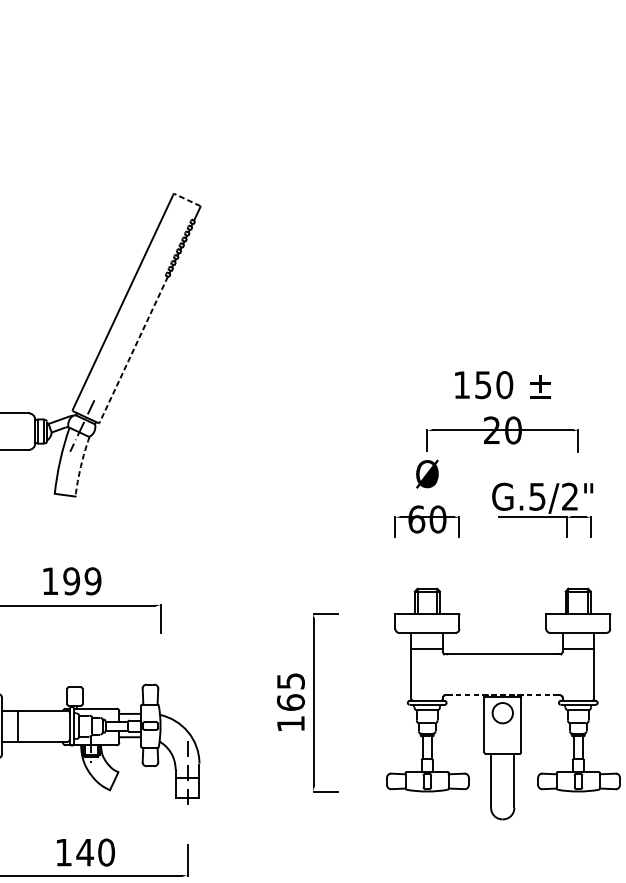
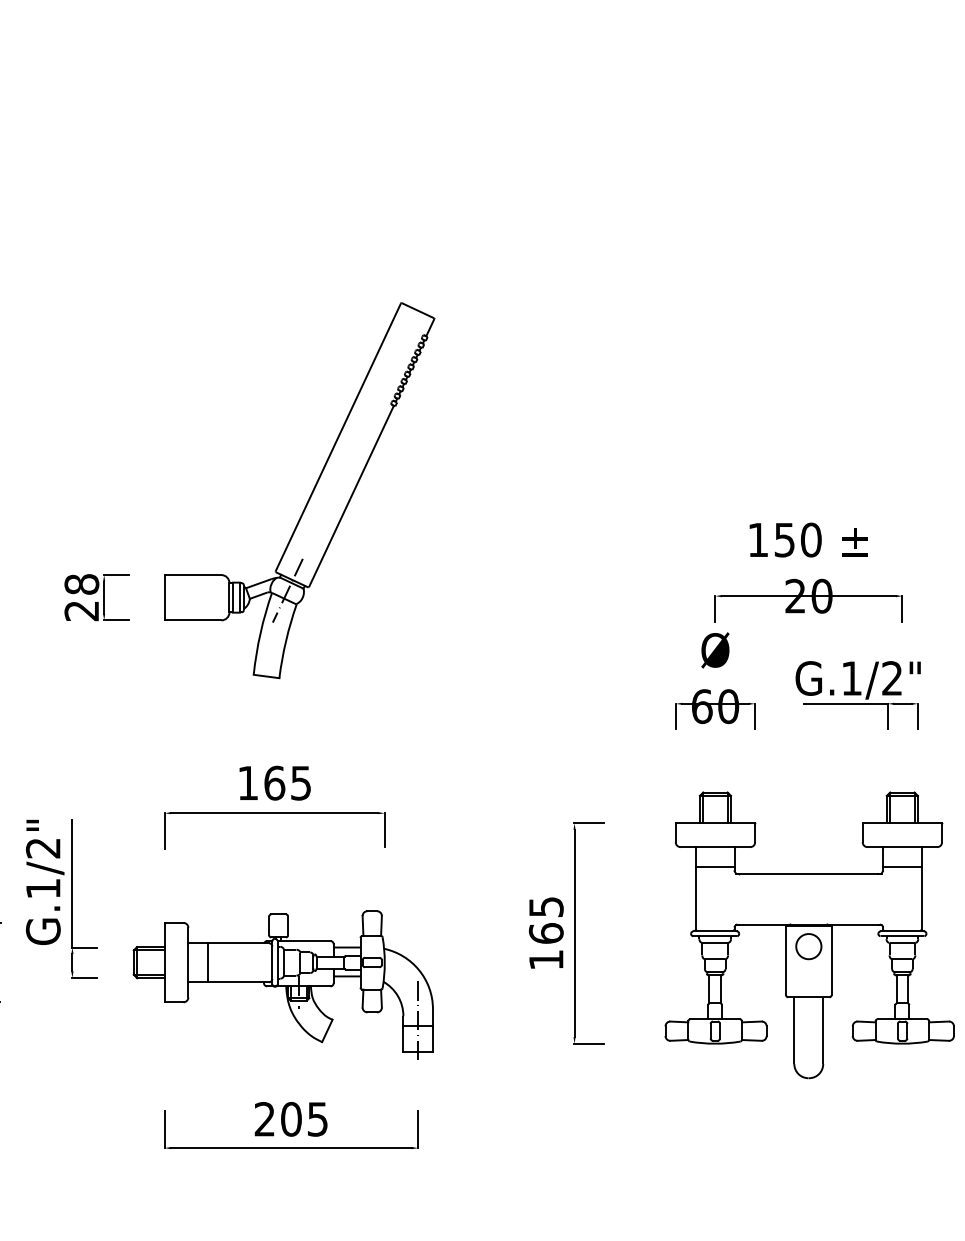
line: (186, 199) -> (417, 310), dashed -> solid
line: (133, 349) -> (351, 496), dashed -> solid
arc: (81, 466) -> (286, 640), dashed -> solid
text: (537, 496) -> (851, 678), G.5/2" -> G.1/2"
text: (82, 580) -> (287, 782), 199 -> 165
line: (502, 695) -> (808, 924), dashed -> solid
text: (85, 851) -> (291, 1118), 140 -> 205

